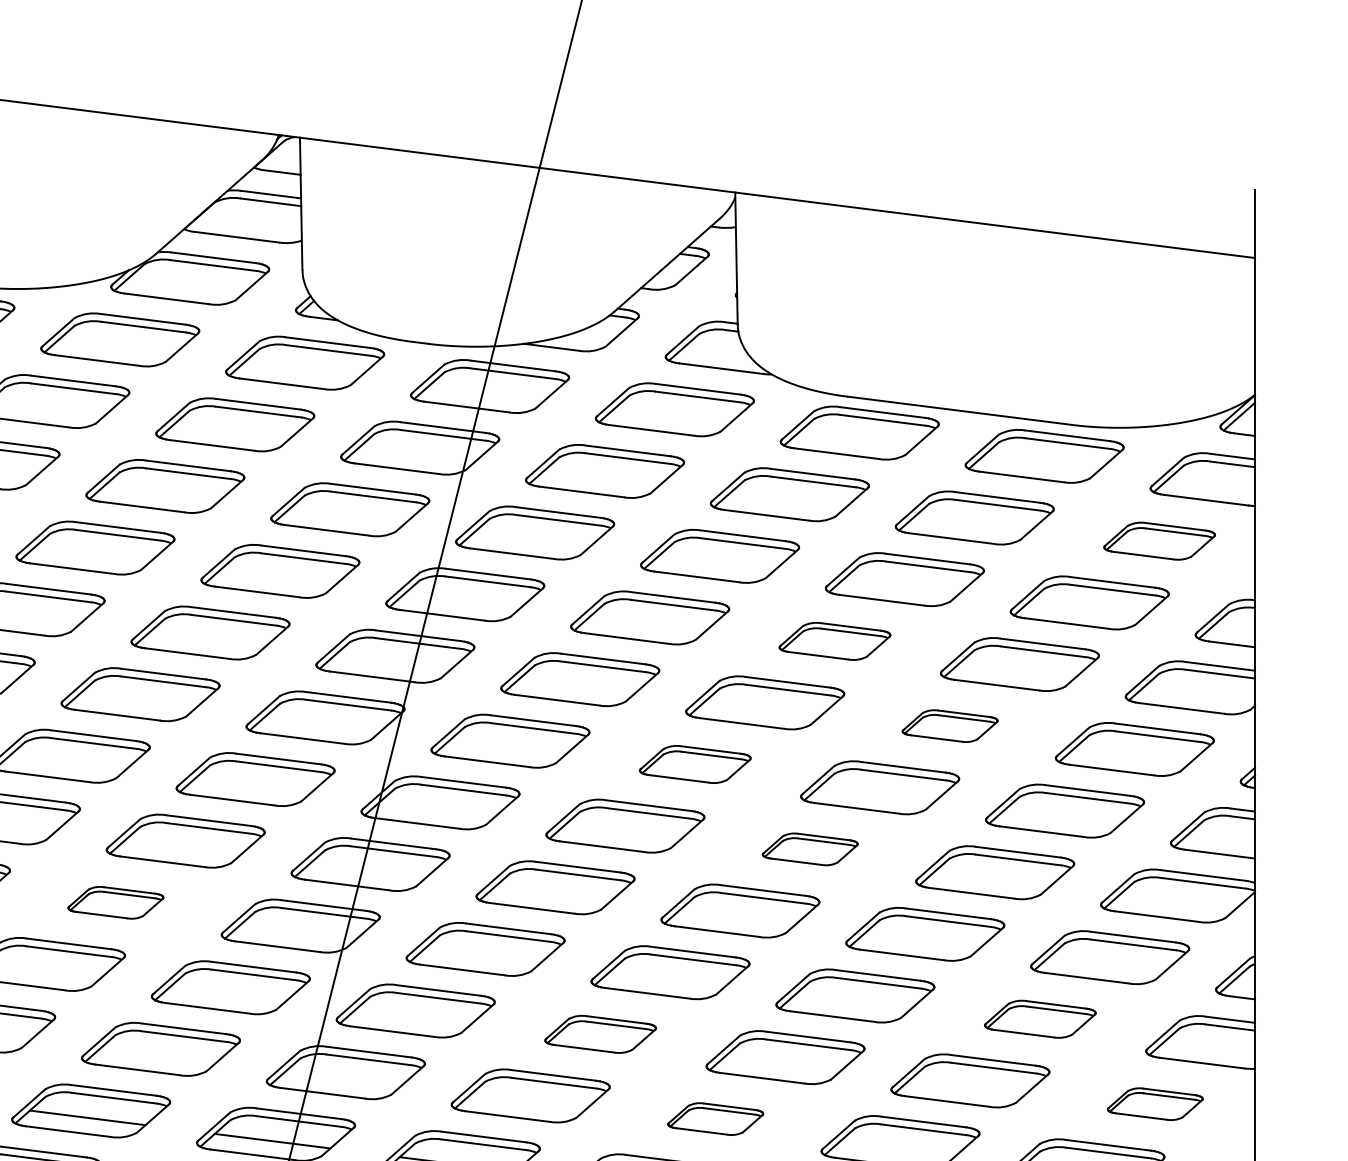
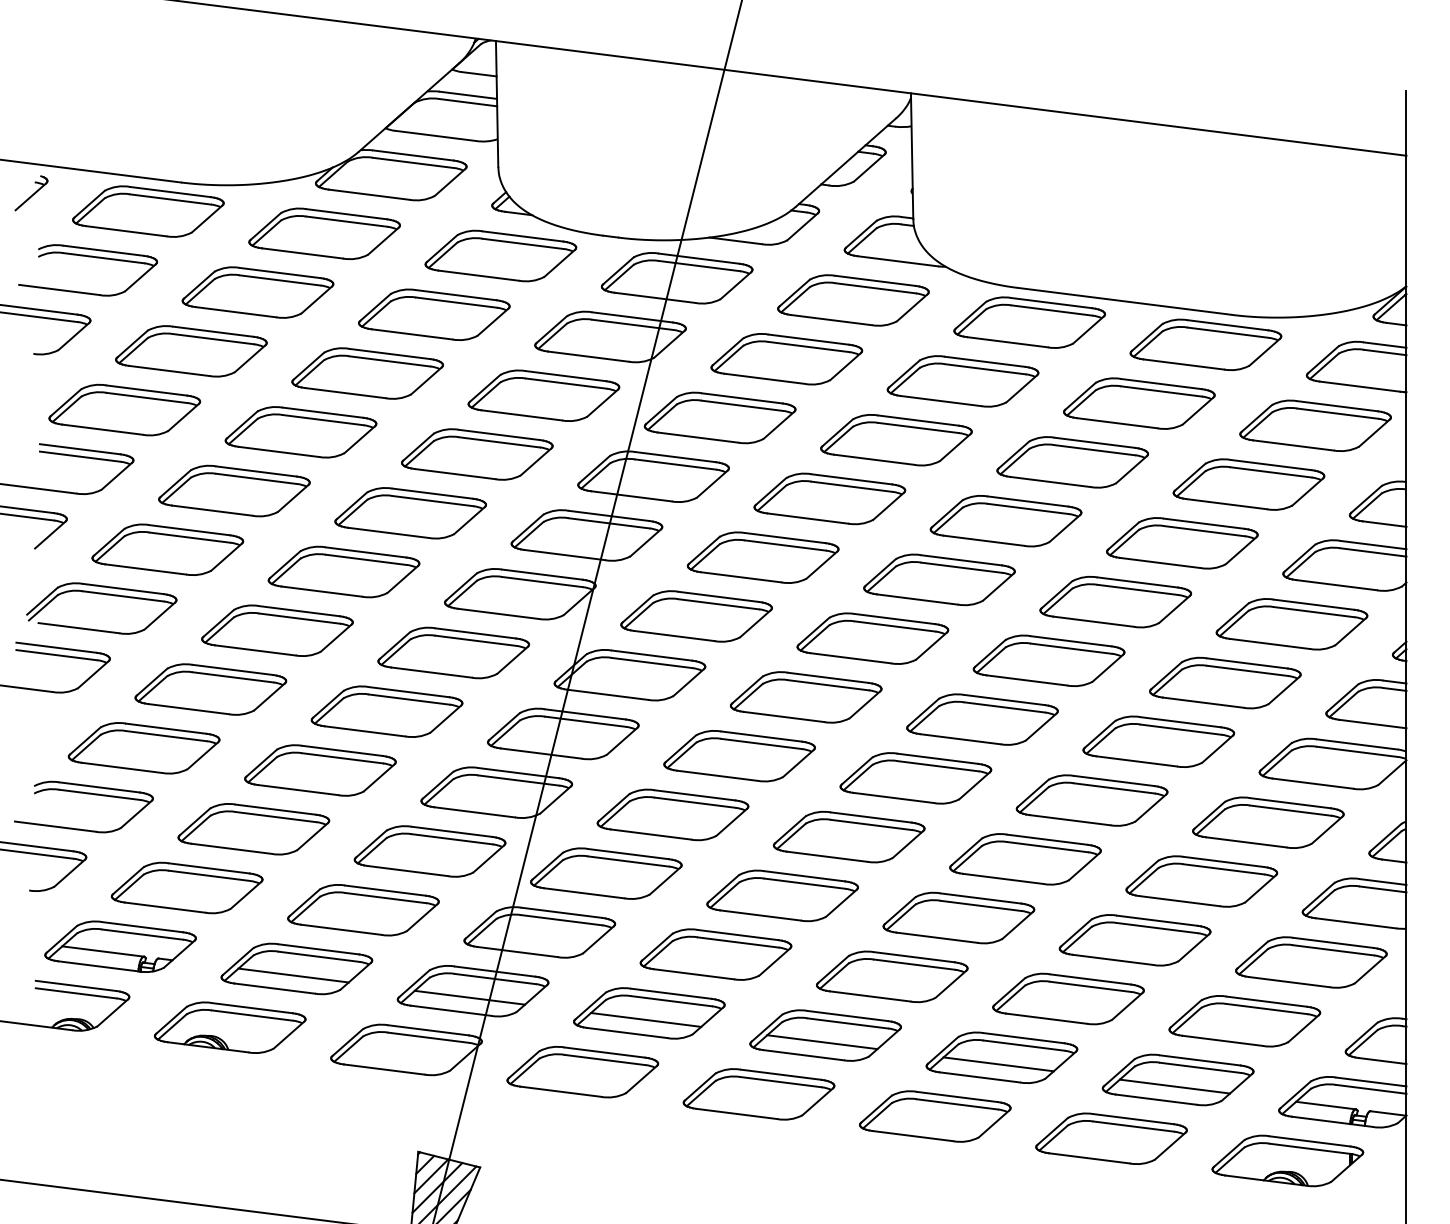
part: (1159, 540) -> (1315, 425), size x1.43
part: (834, 641) -> (1005, 521), size x1.43
part: (949, 725) -> (1115, 601), size x1.67
part: (694, 764) -> (872, 638), size x1.43
part: (810, 849) -> (982, 719), size x1.67
part: (115, 902) -> (320, 770), size x1.67
part: (1040, 1019) -> (1201, 881), size x1.43
part: (600, 1033) -> (782, 895), size x1.43
part: (1155, 1104) -> (1311, 962), size x1.67
part: (715, 1118) -> (892, 976), size x1.67

